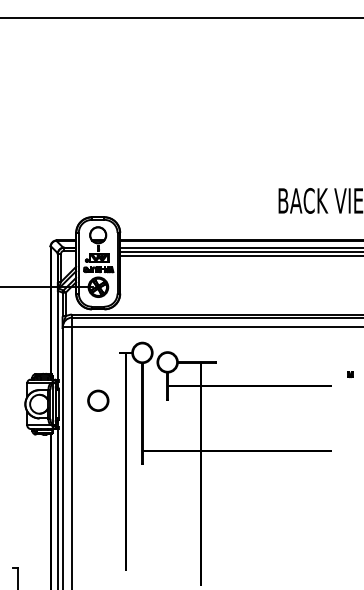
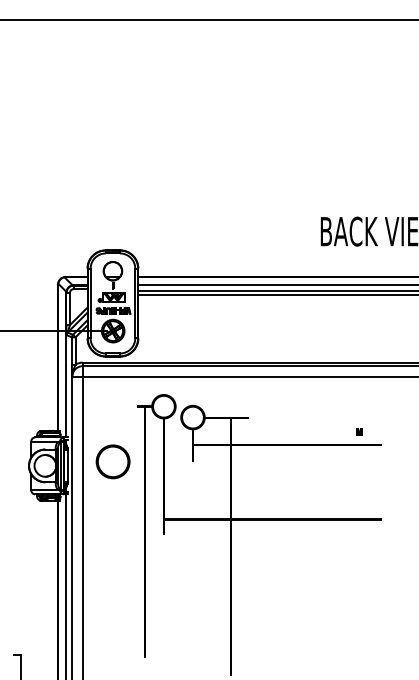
part: (350, 374) -> (359, 431), moved
circle: (97, 400) -> (112, 461), size x1.4

